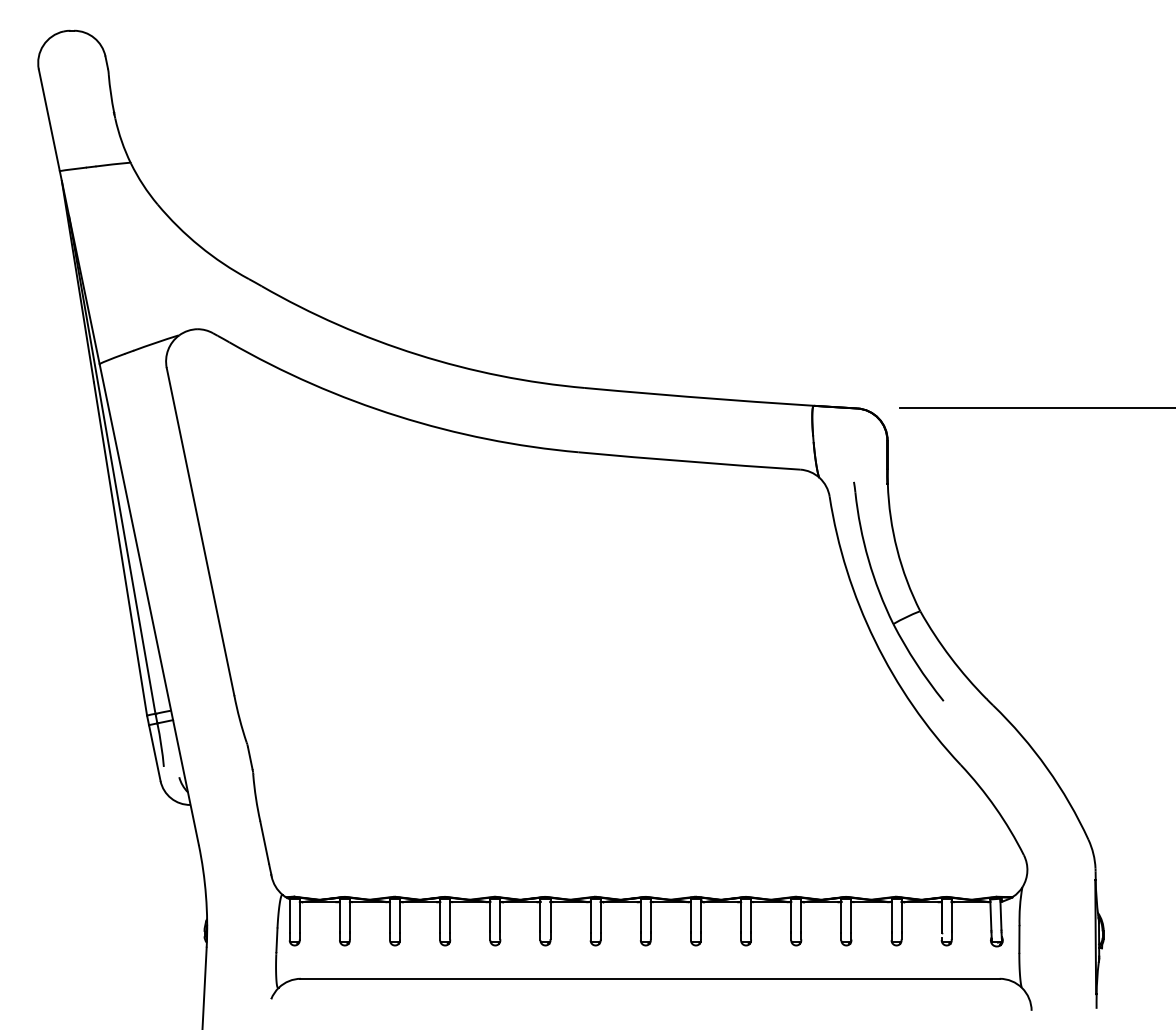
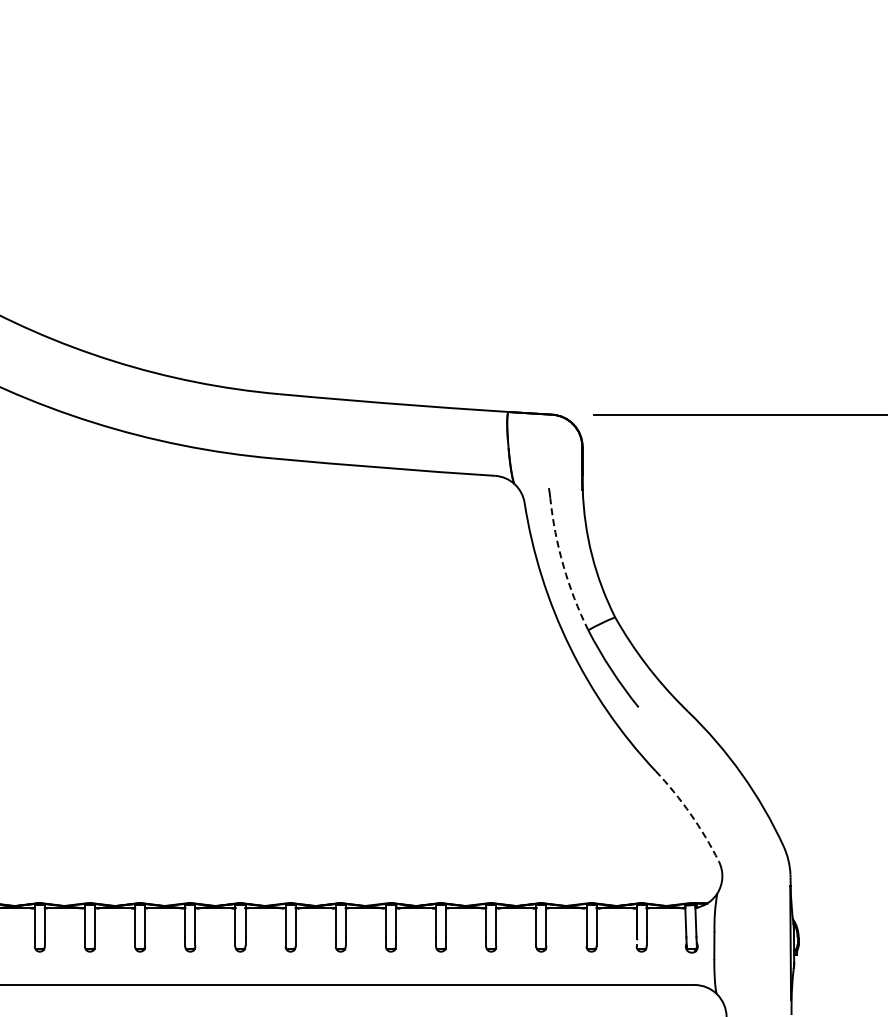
arc: (868, 559) -> (563, 565), solid -> dashed
arc: (995, 807) -> (690, 813), solid -> dashed

